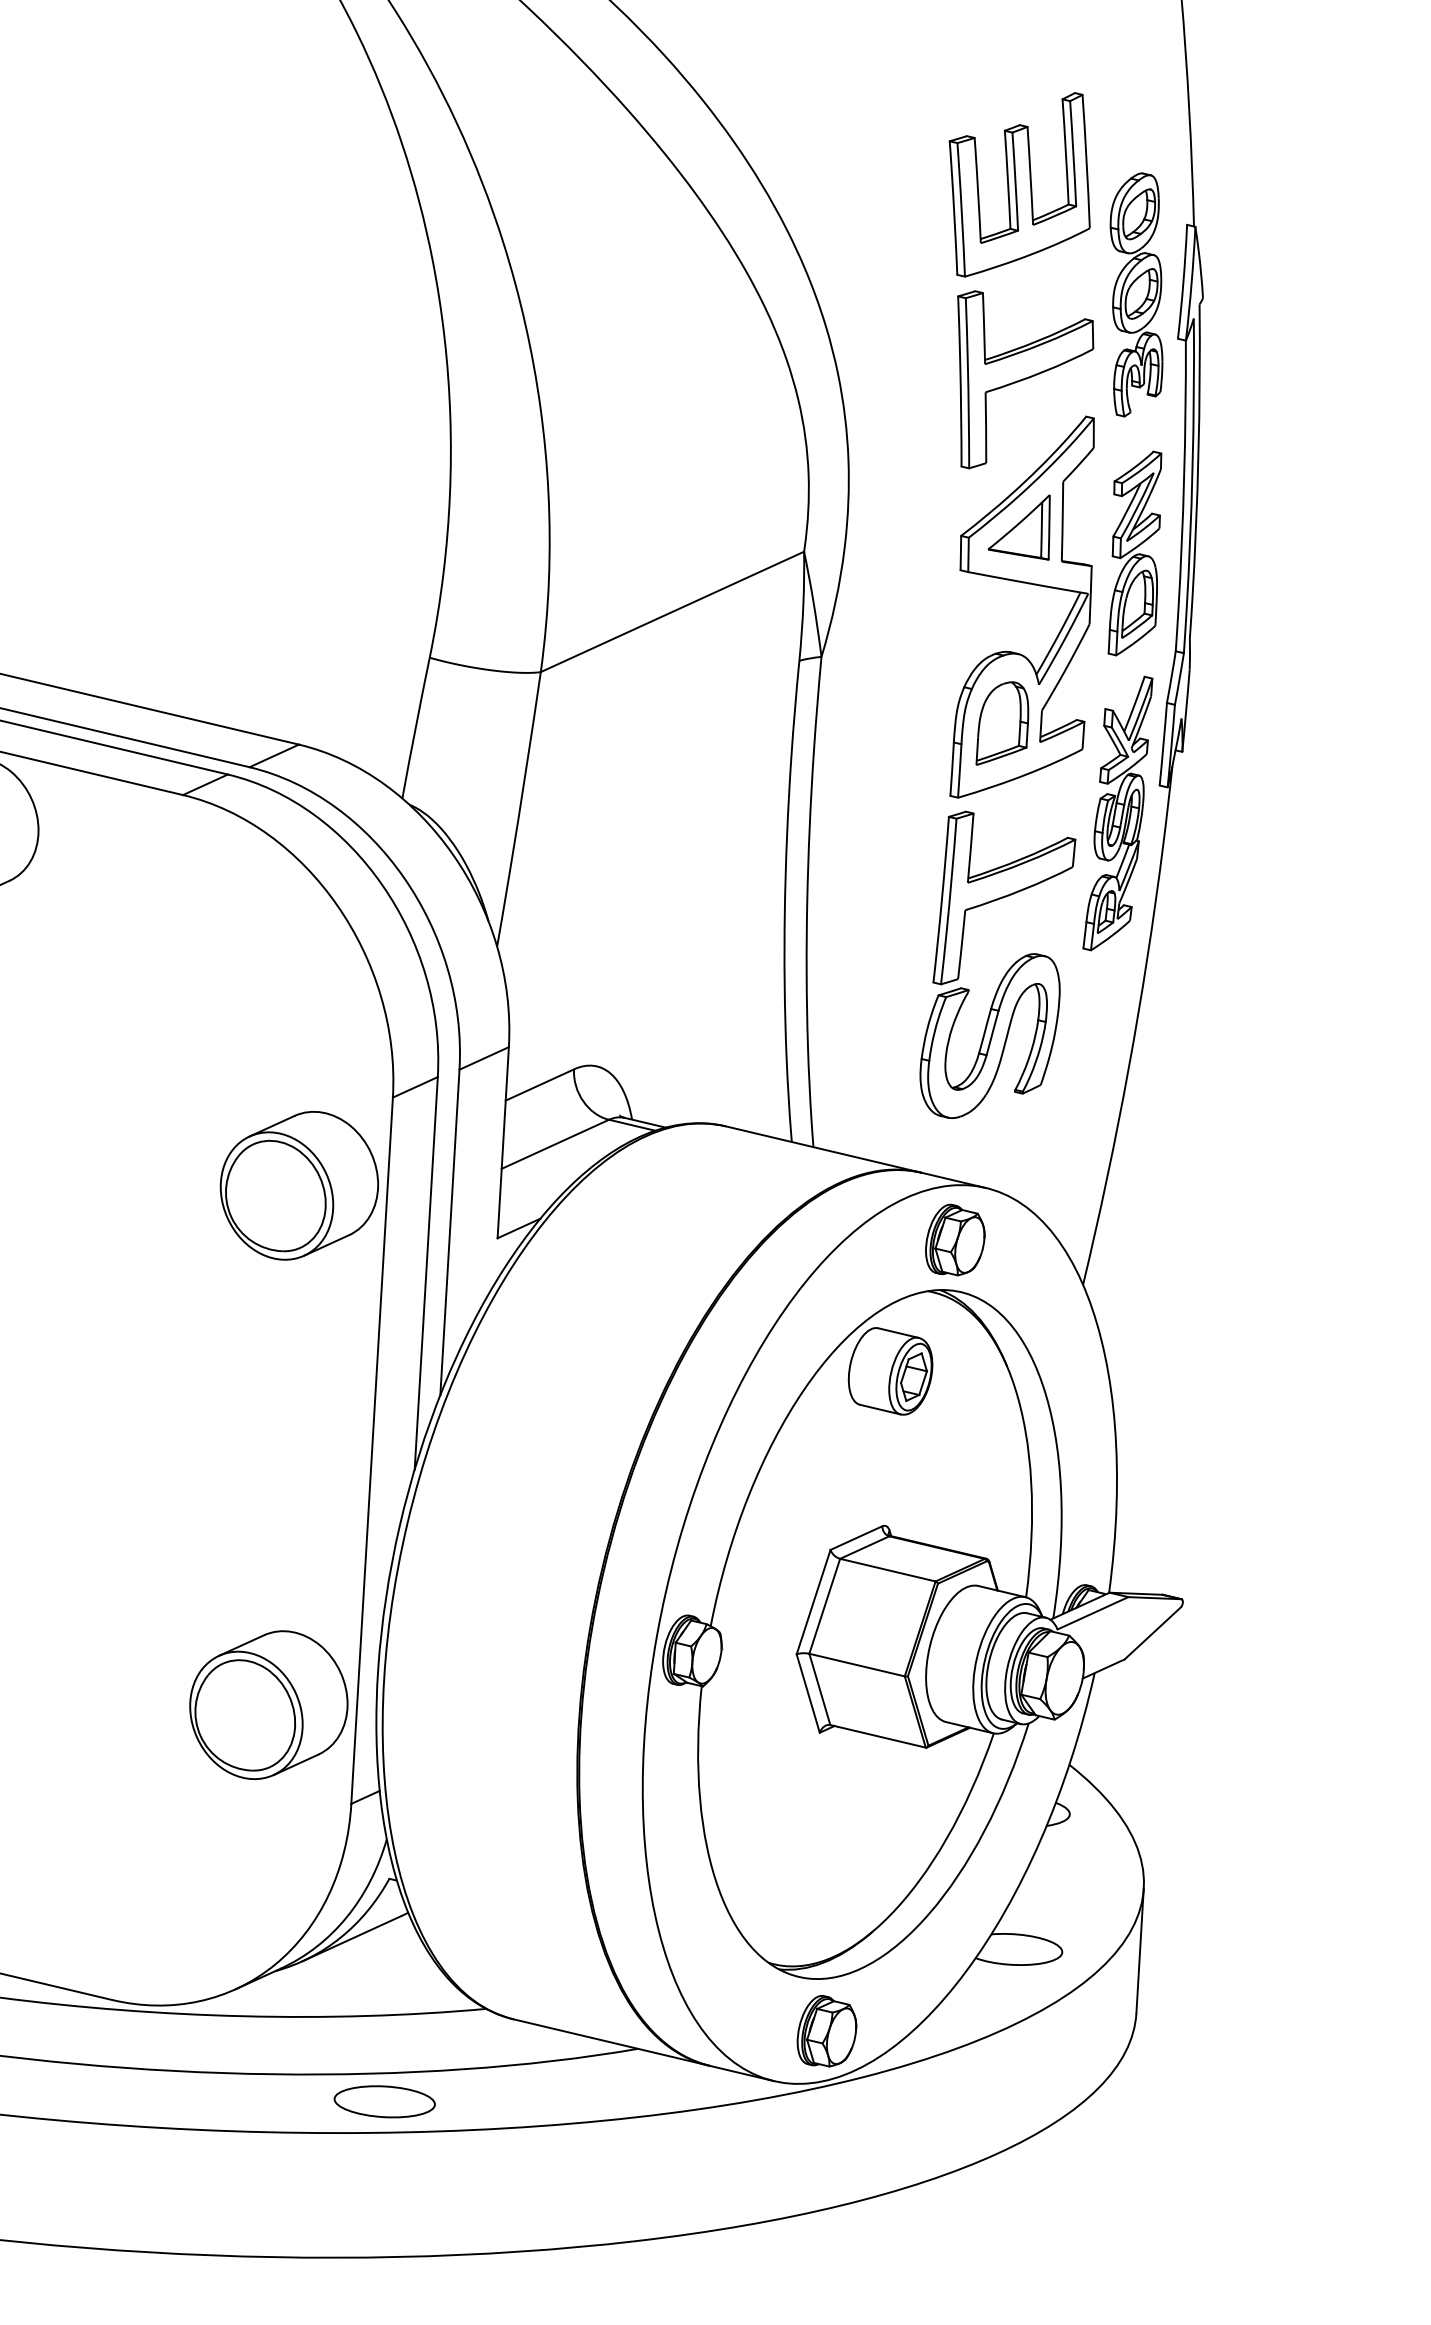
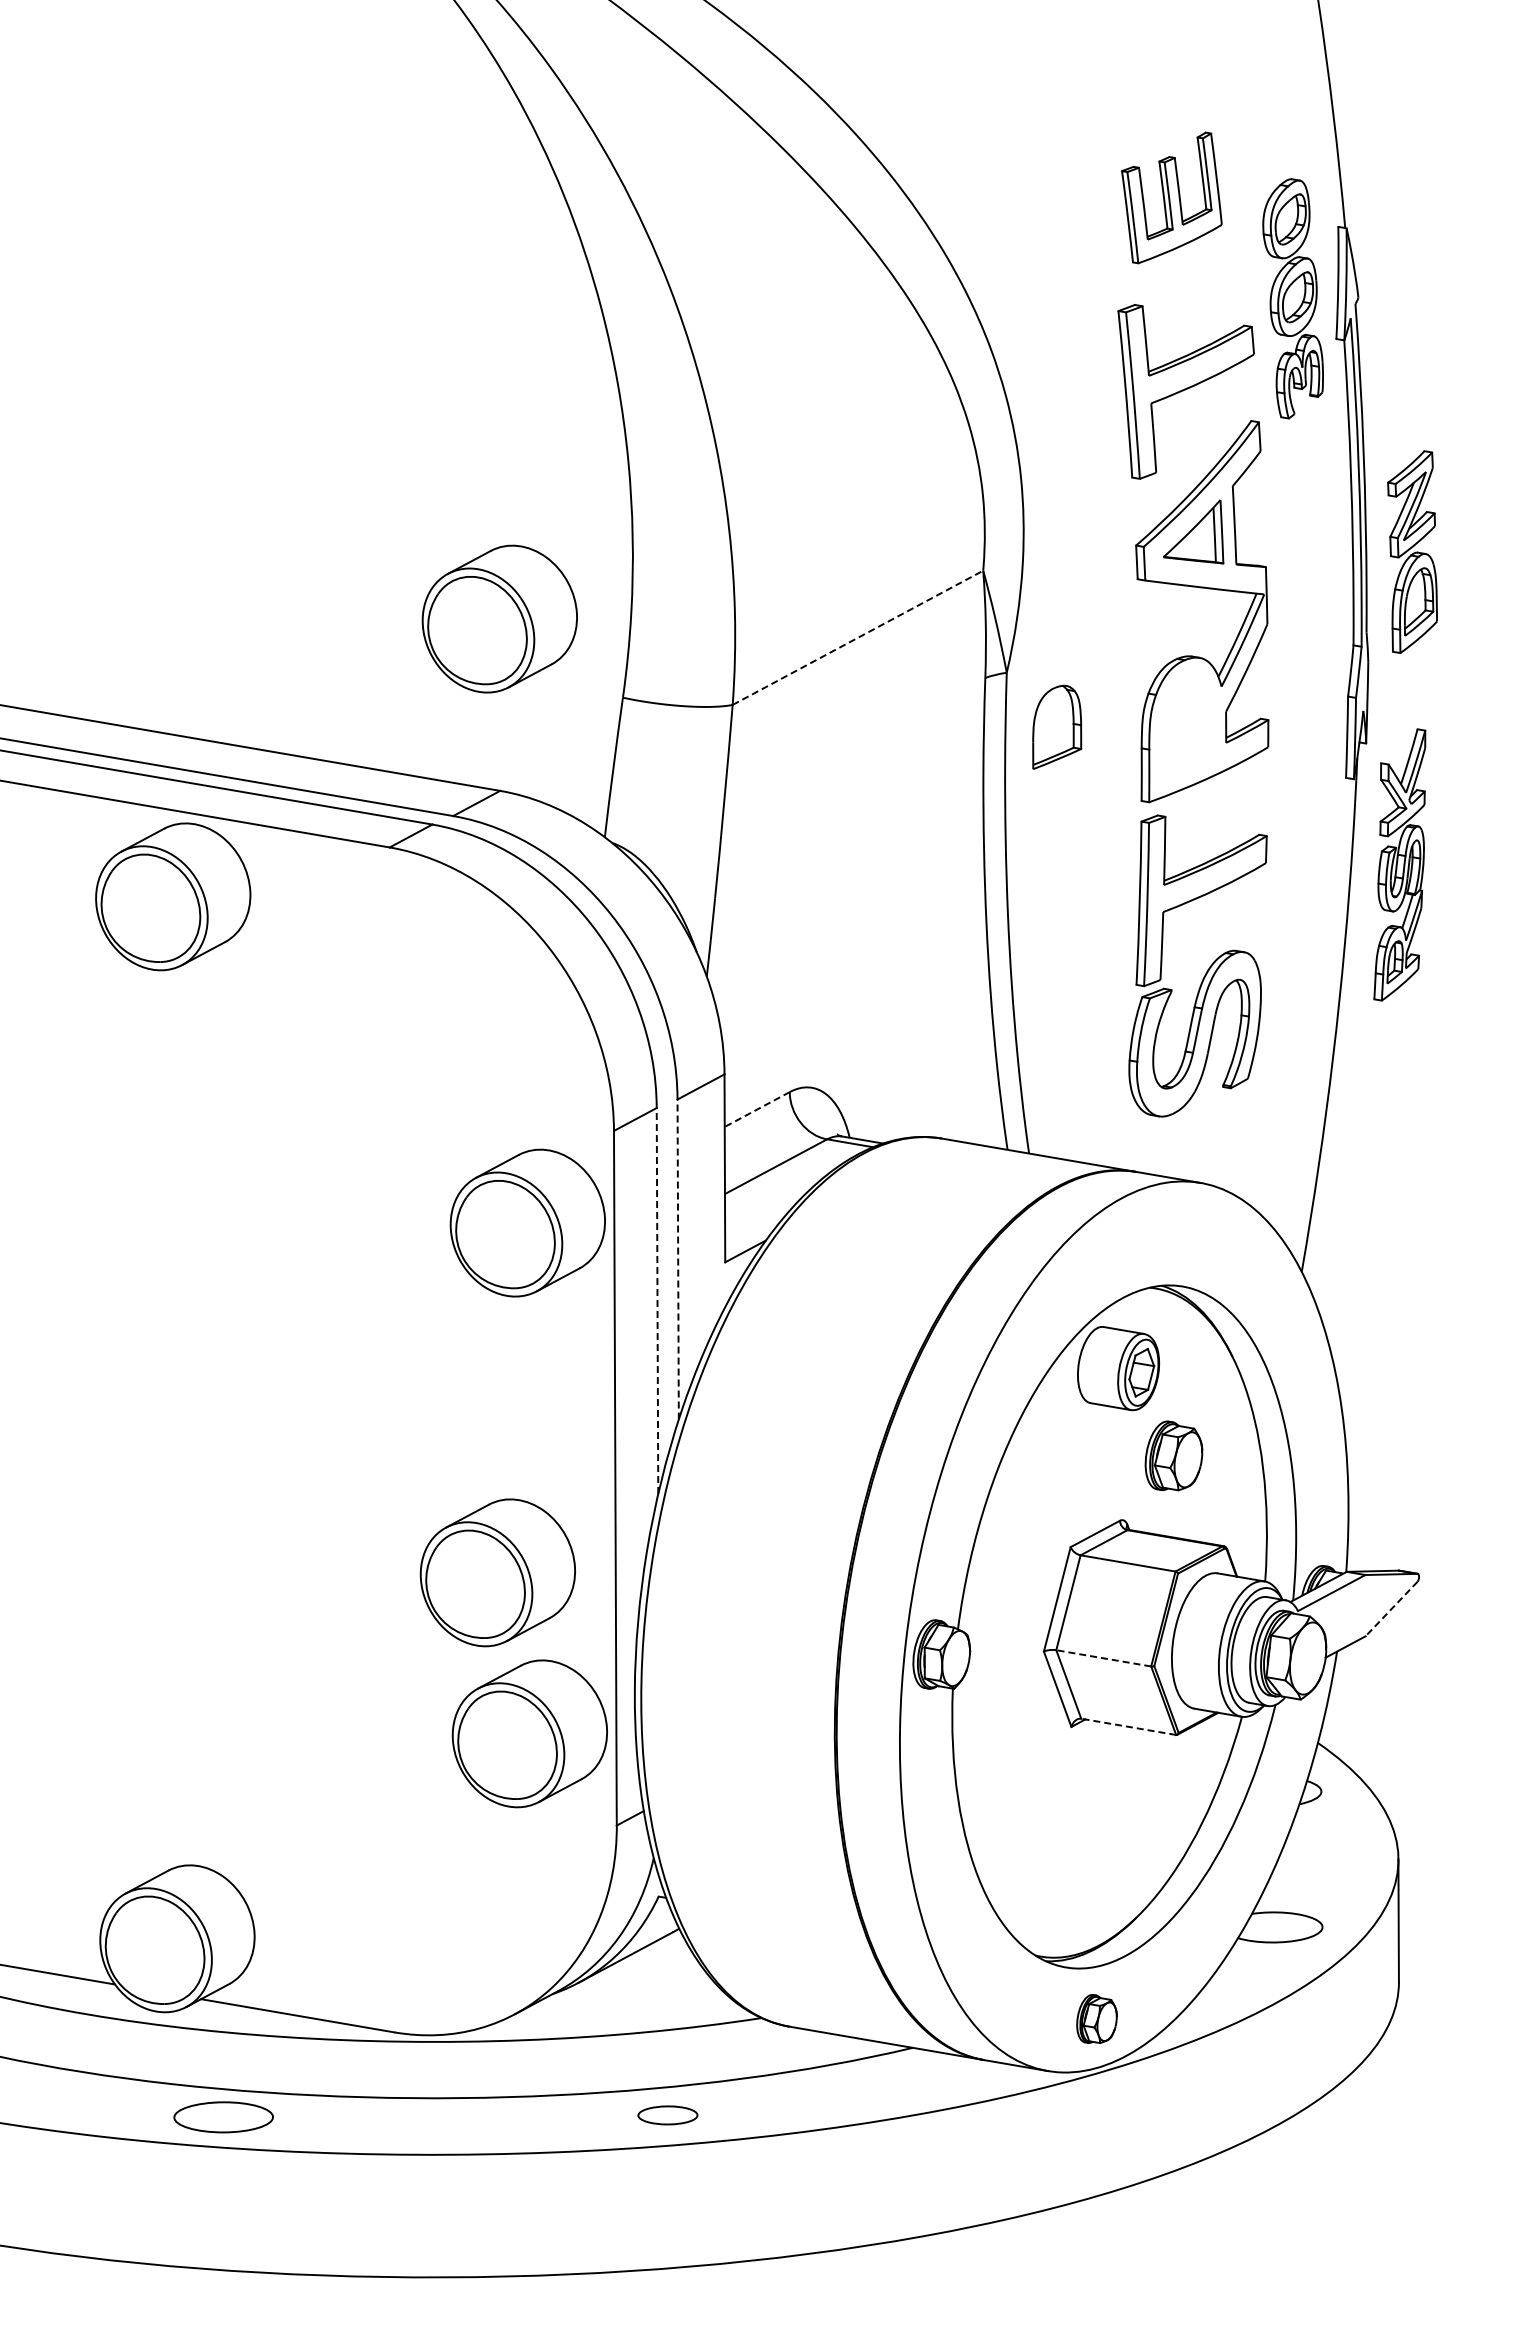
part: (1019, 184) -> (1171, 197), size x0.7
part: (1134, 552) -> (1412, 551), moved
part: (309, 569) -> (499, 618), added
line: (673, 611) -> (858, 637), solid -> dashed
part: (1003, 723) -> (1057, 726), moved
part: (1117, 813) -> (1399, 864), moved
line: (540, 1084) -> (757, 1109), solid -> dashed
line: (450, 1232) -> (678, 1259), solid -> dashed
part: (955, 1239) -> (1173, 1455), moved
line: (426, 1273) -> (657, 1301), solid -> dashed
part: (246, 1539) -> (497, 1572), added
line: (1152, 1633) -> (1391, 1609), solid -> dashed
line: (856, 1665) -> (1103, 1658), solid -> dashed
line: (877, 1735) -> (1128, 1726), solid -> dashed
part: (826, 2030) -> (1096, 2018), size x0.7
part: (384, 2101) -> (667, 2115), size x0.6

